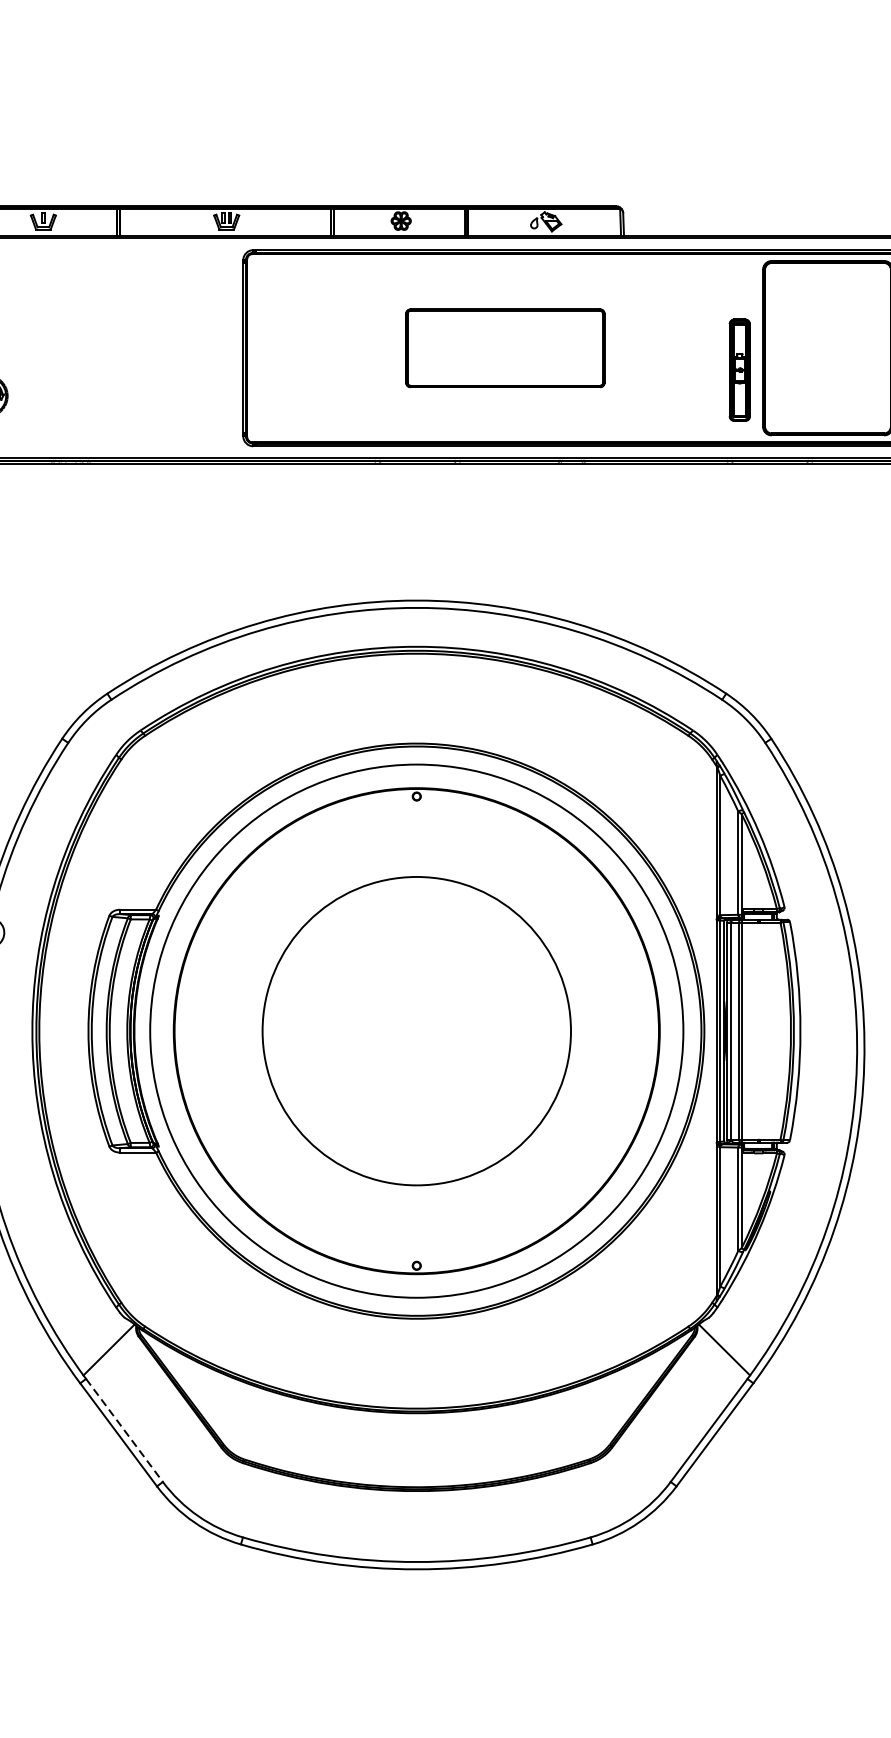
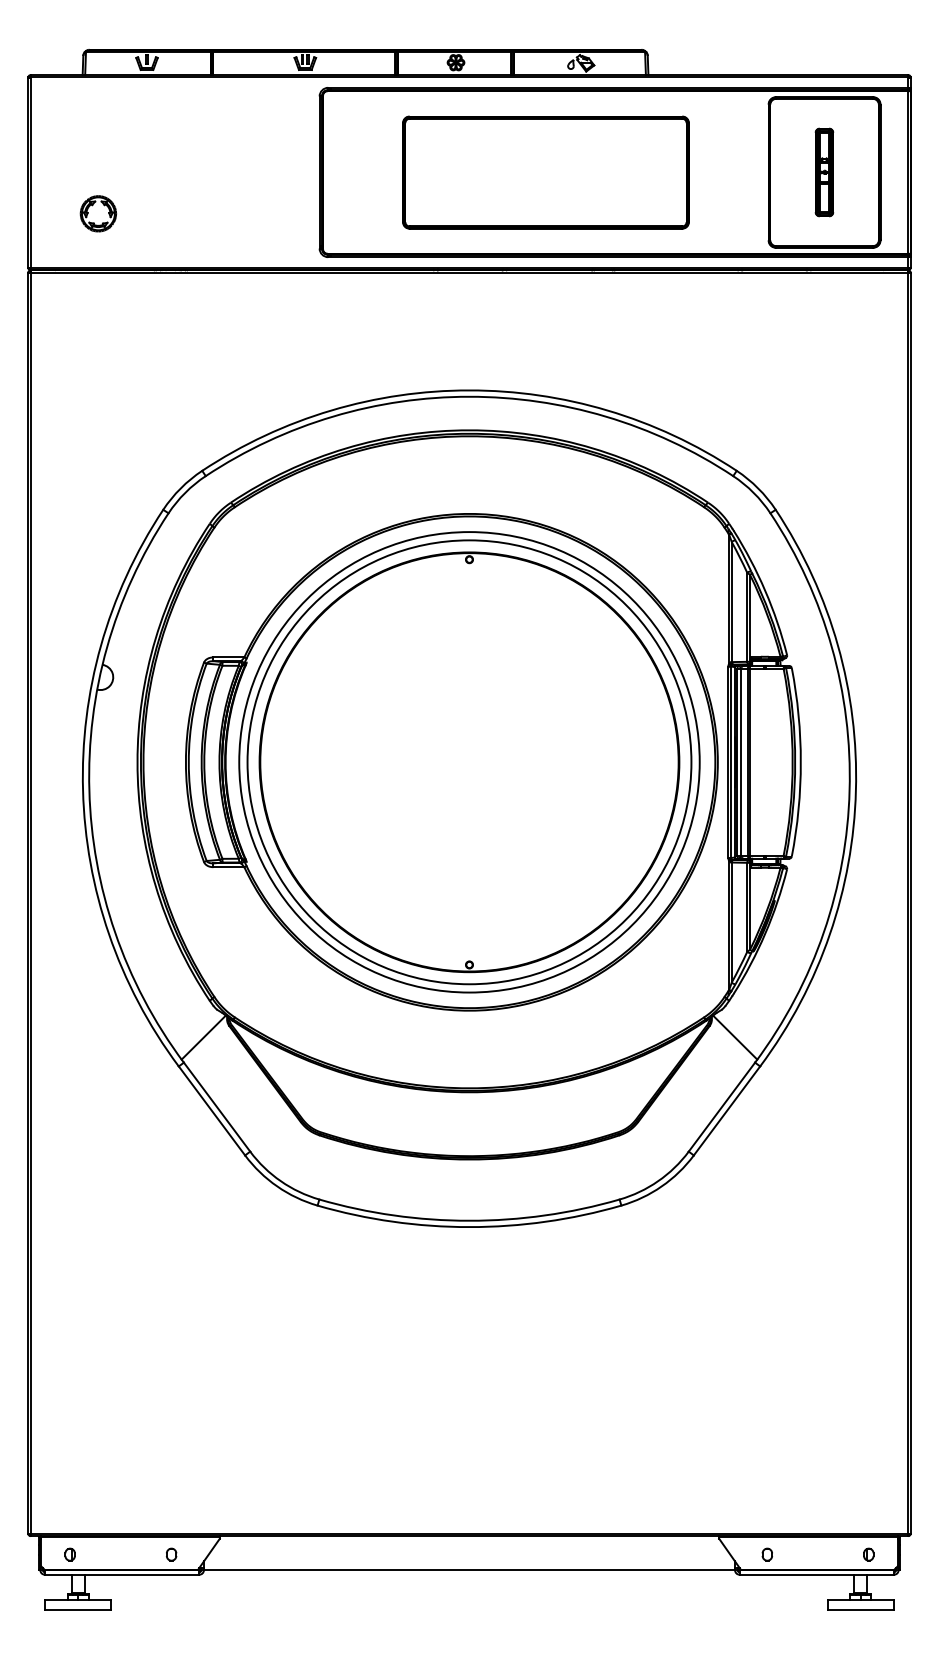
part: (504, 348) -> (545, 172), size x1.67
part: (739, 370) -> (824, 172), moved
circle: (416, 1031) -> (469, 762), size x1.67
line: (125, 1430) -> (217, 1107), dashed -> solid

